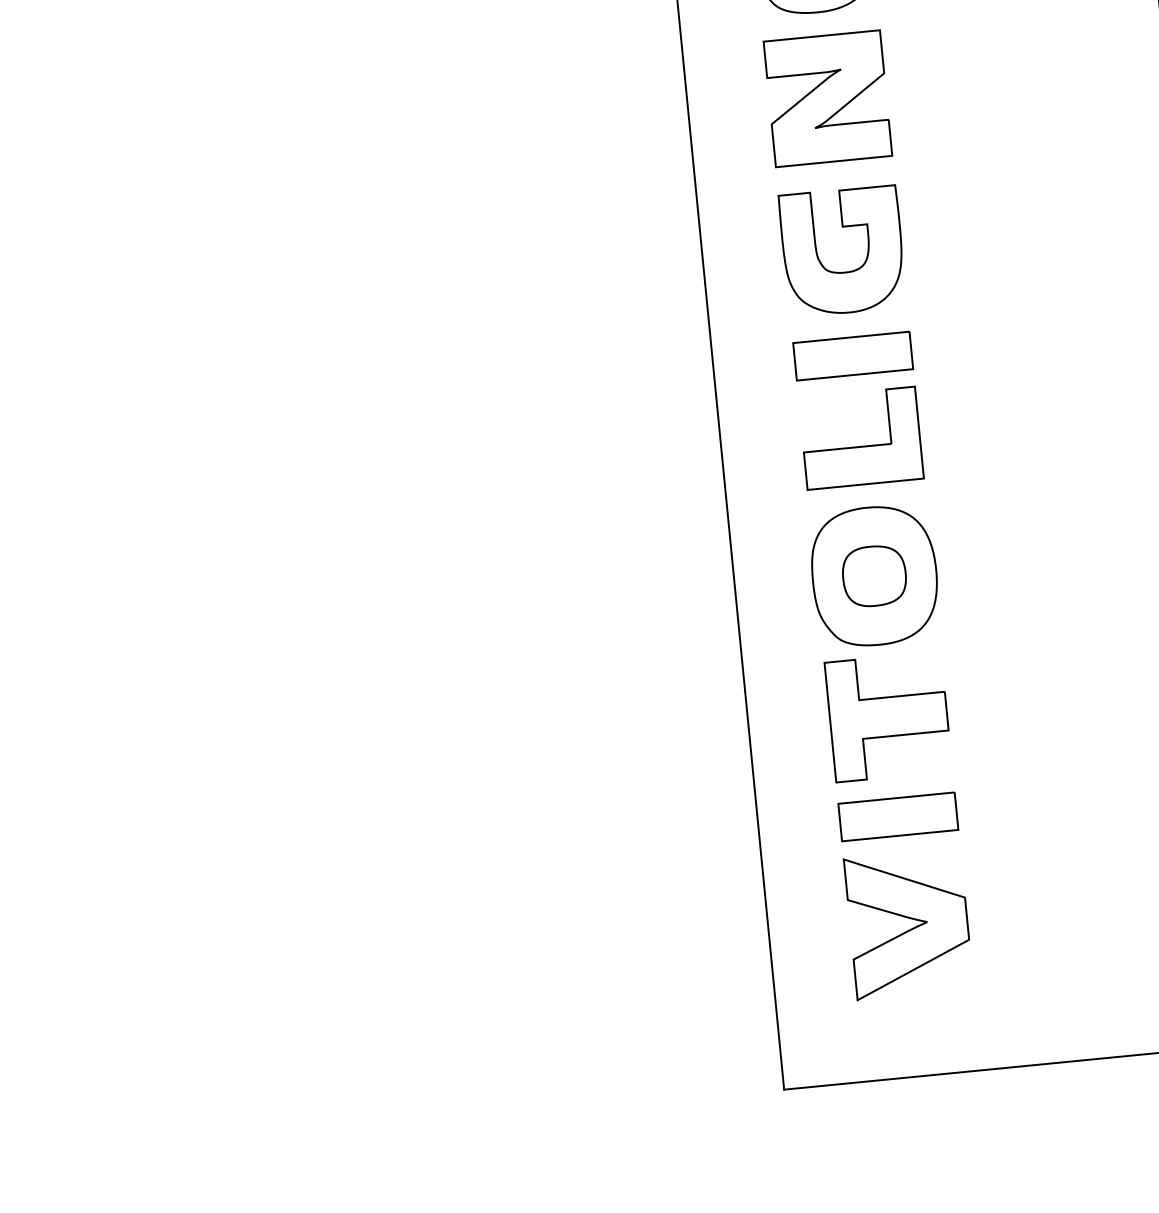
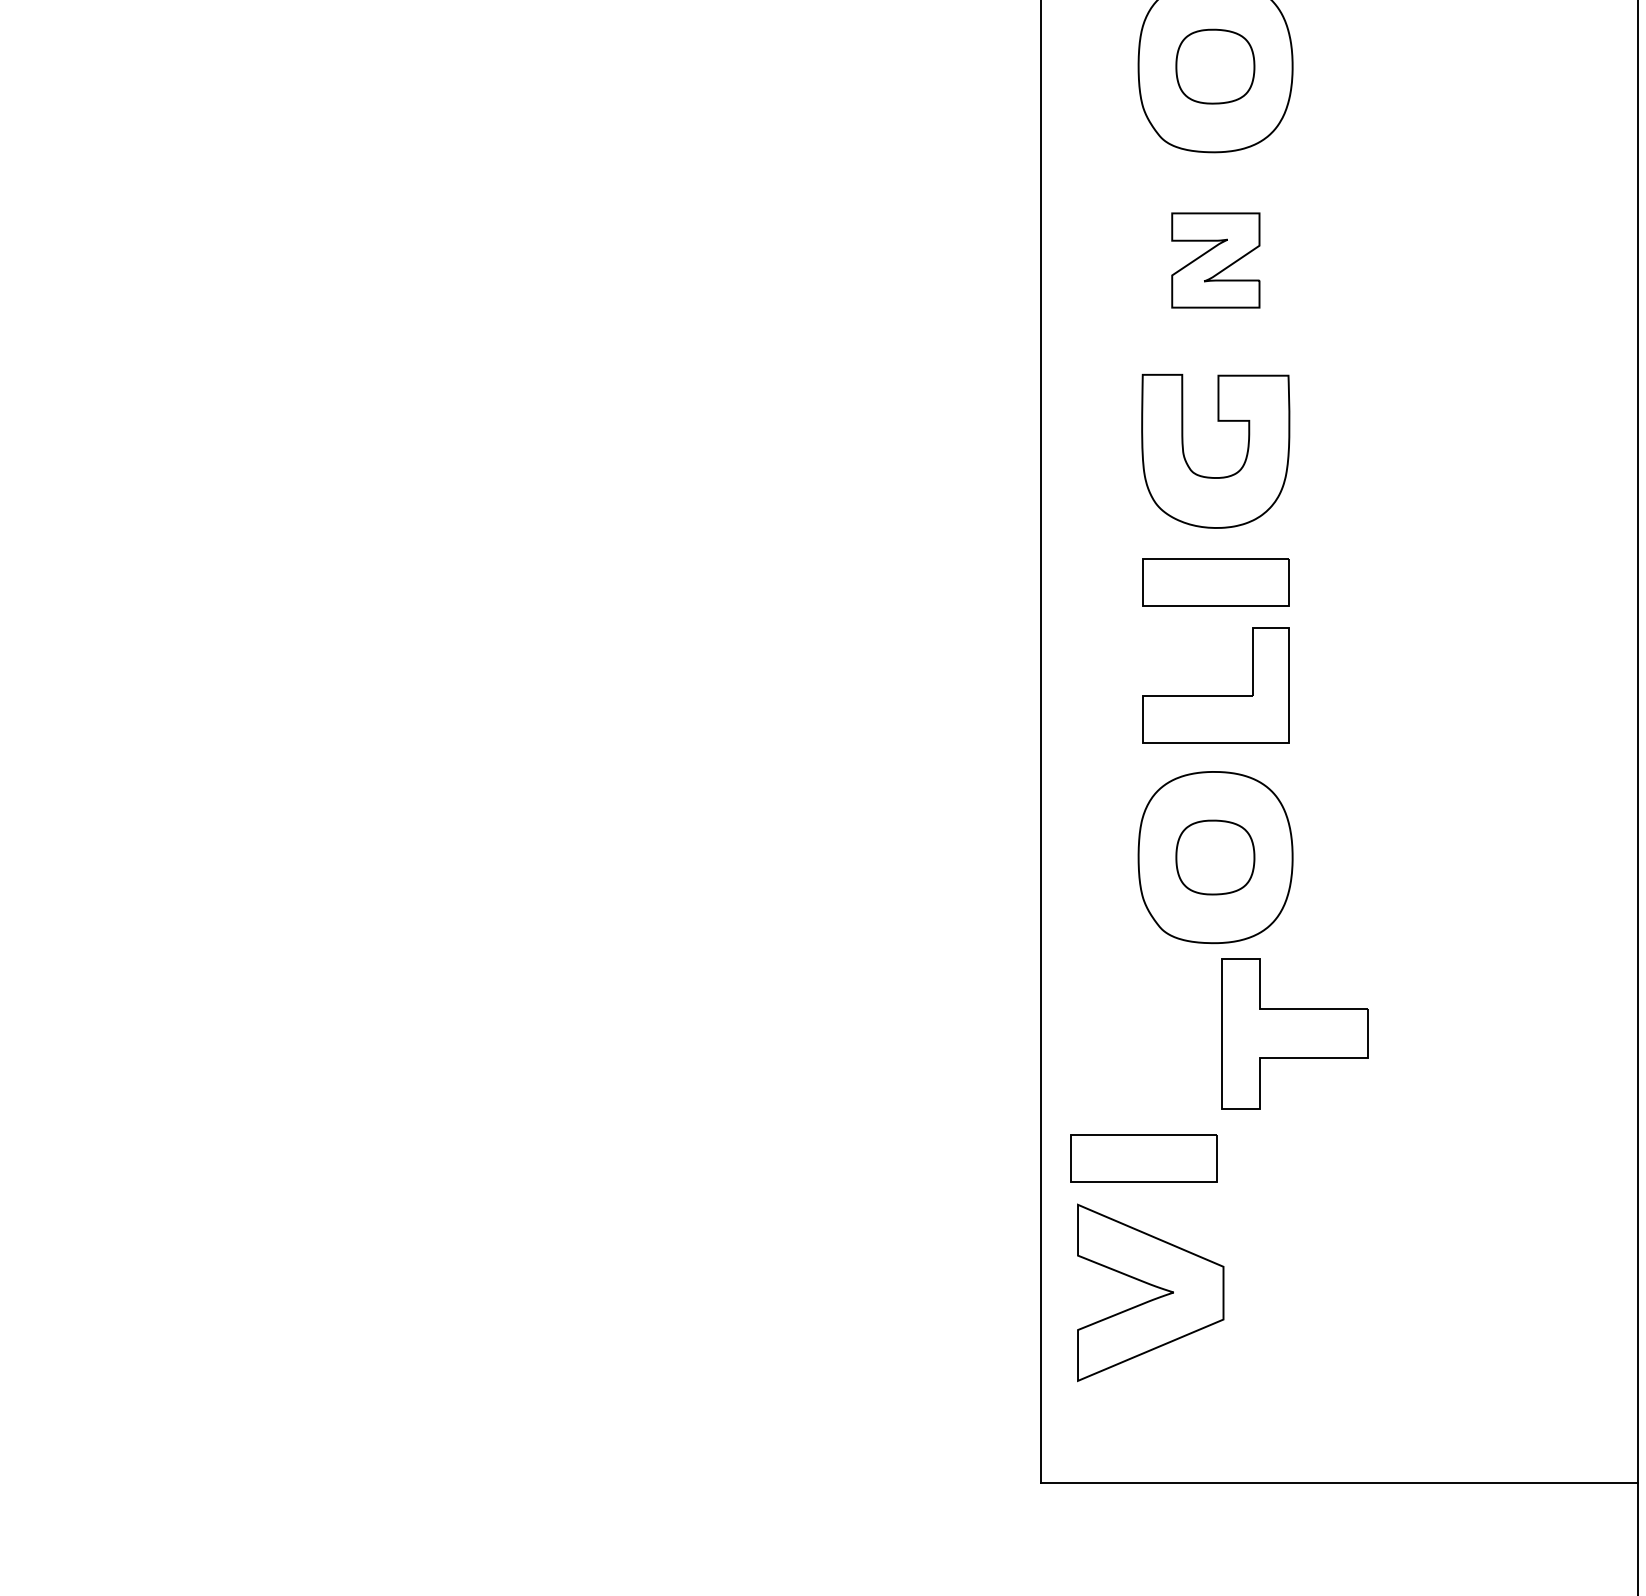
part: (827, 98) -> (1215, 260), size x0.6
part: (888, 716) -> (1294, 1033), moved
part: (898, 816) -> (1143, 1158), moved
part: (909, 918) -> (1152, 1286), moved

